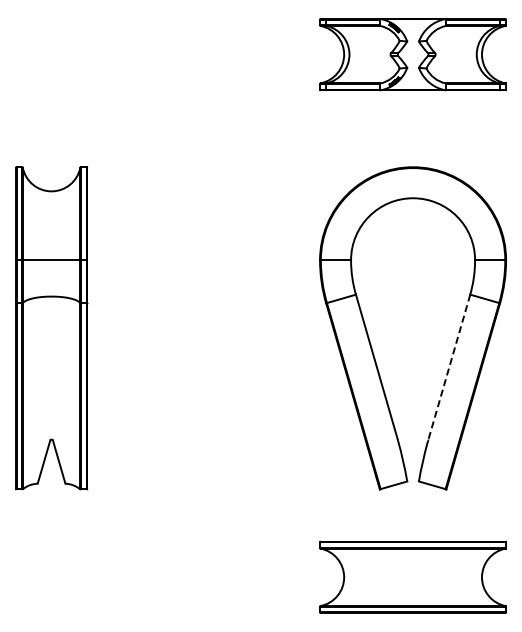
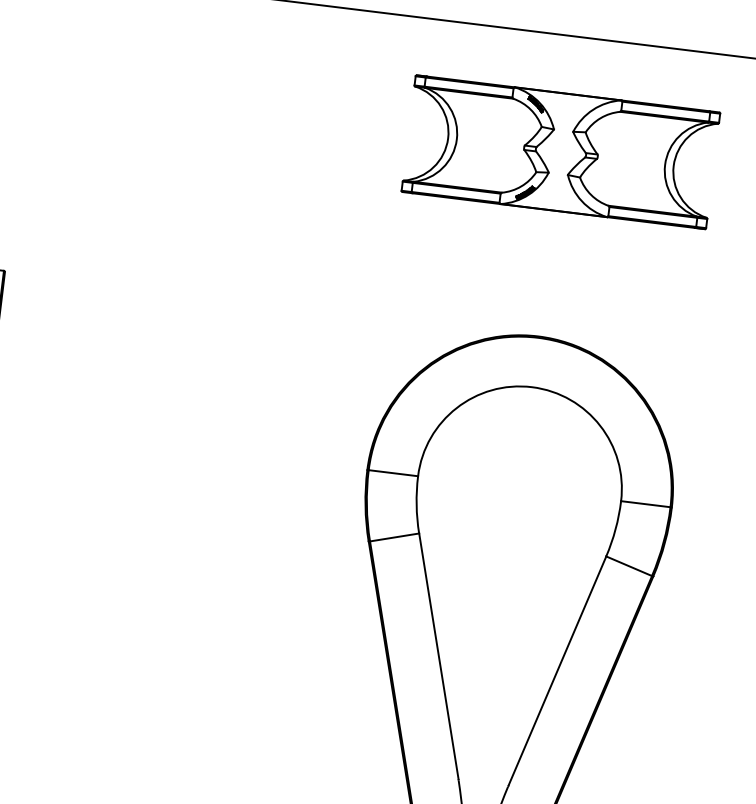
line: (449, 367) -> (557, 671), dashed -> solid

